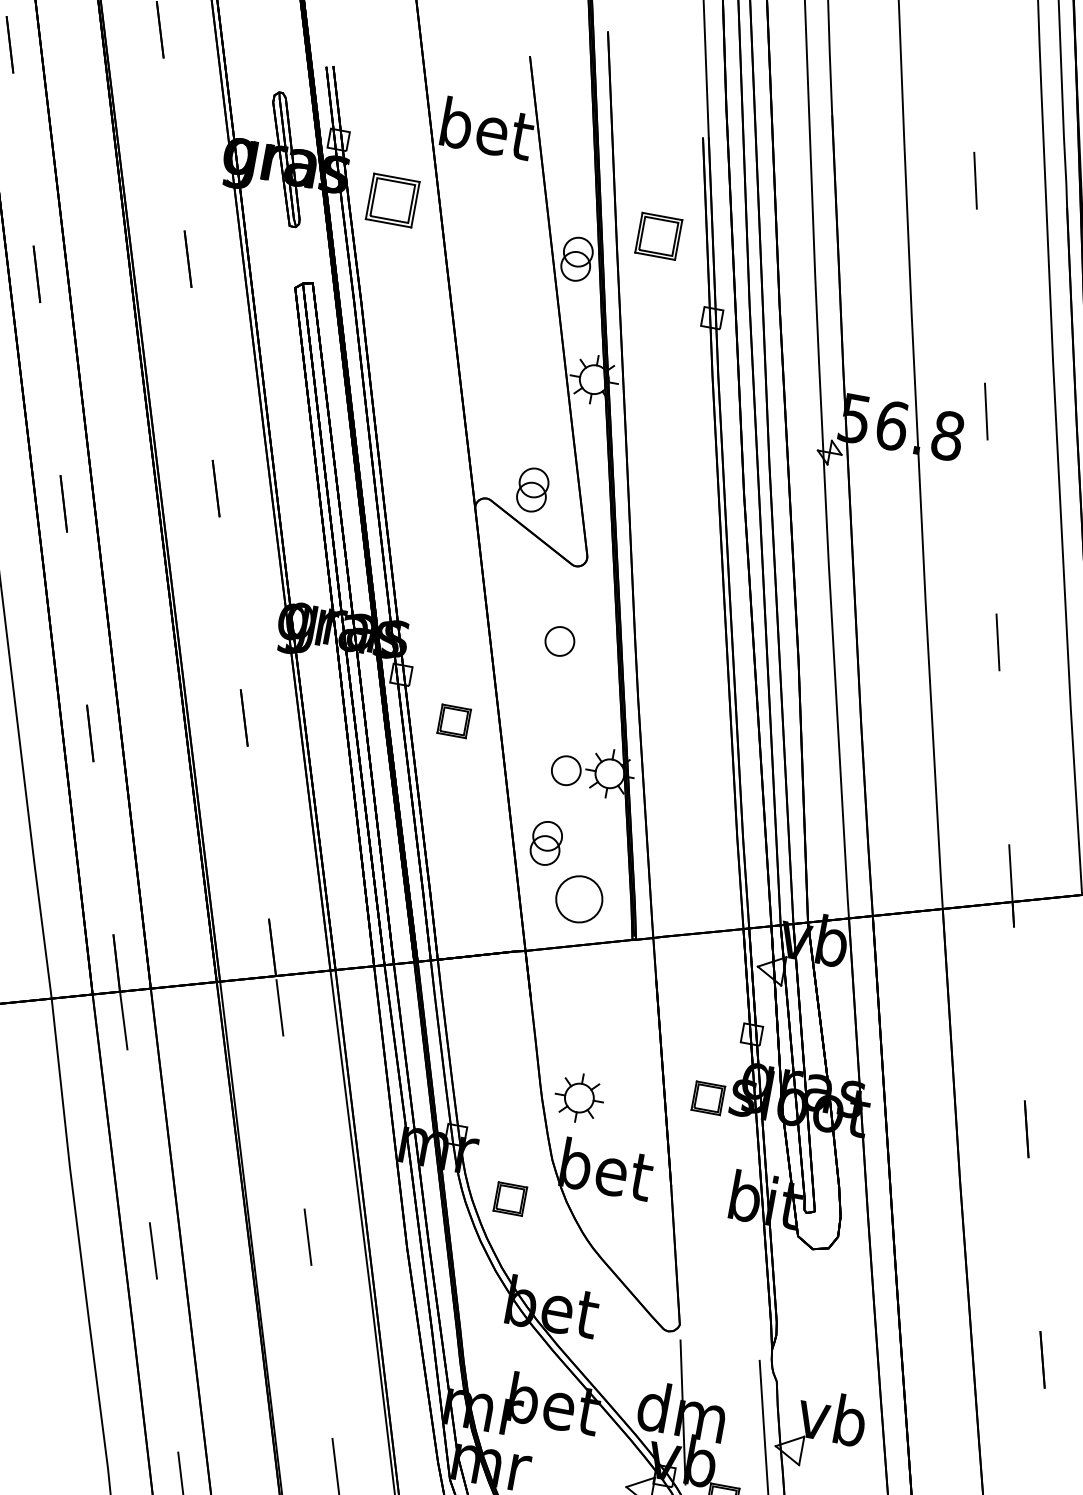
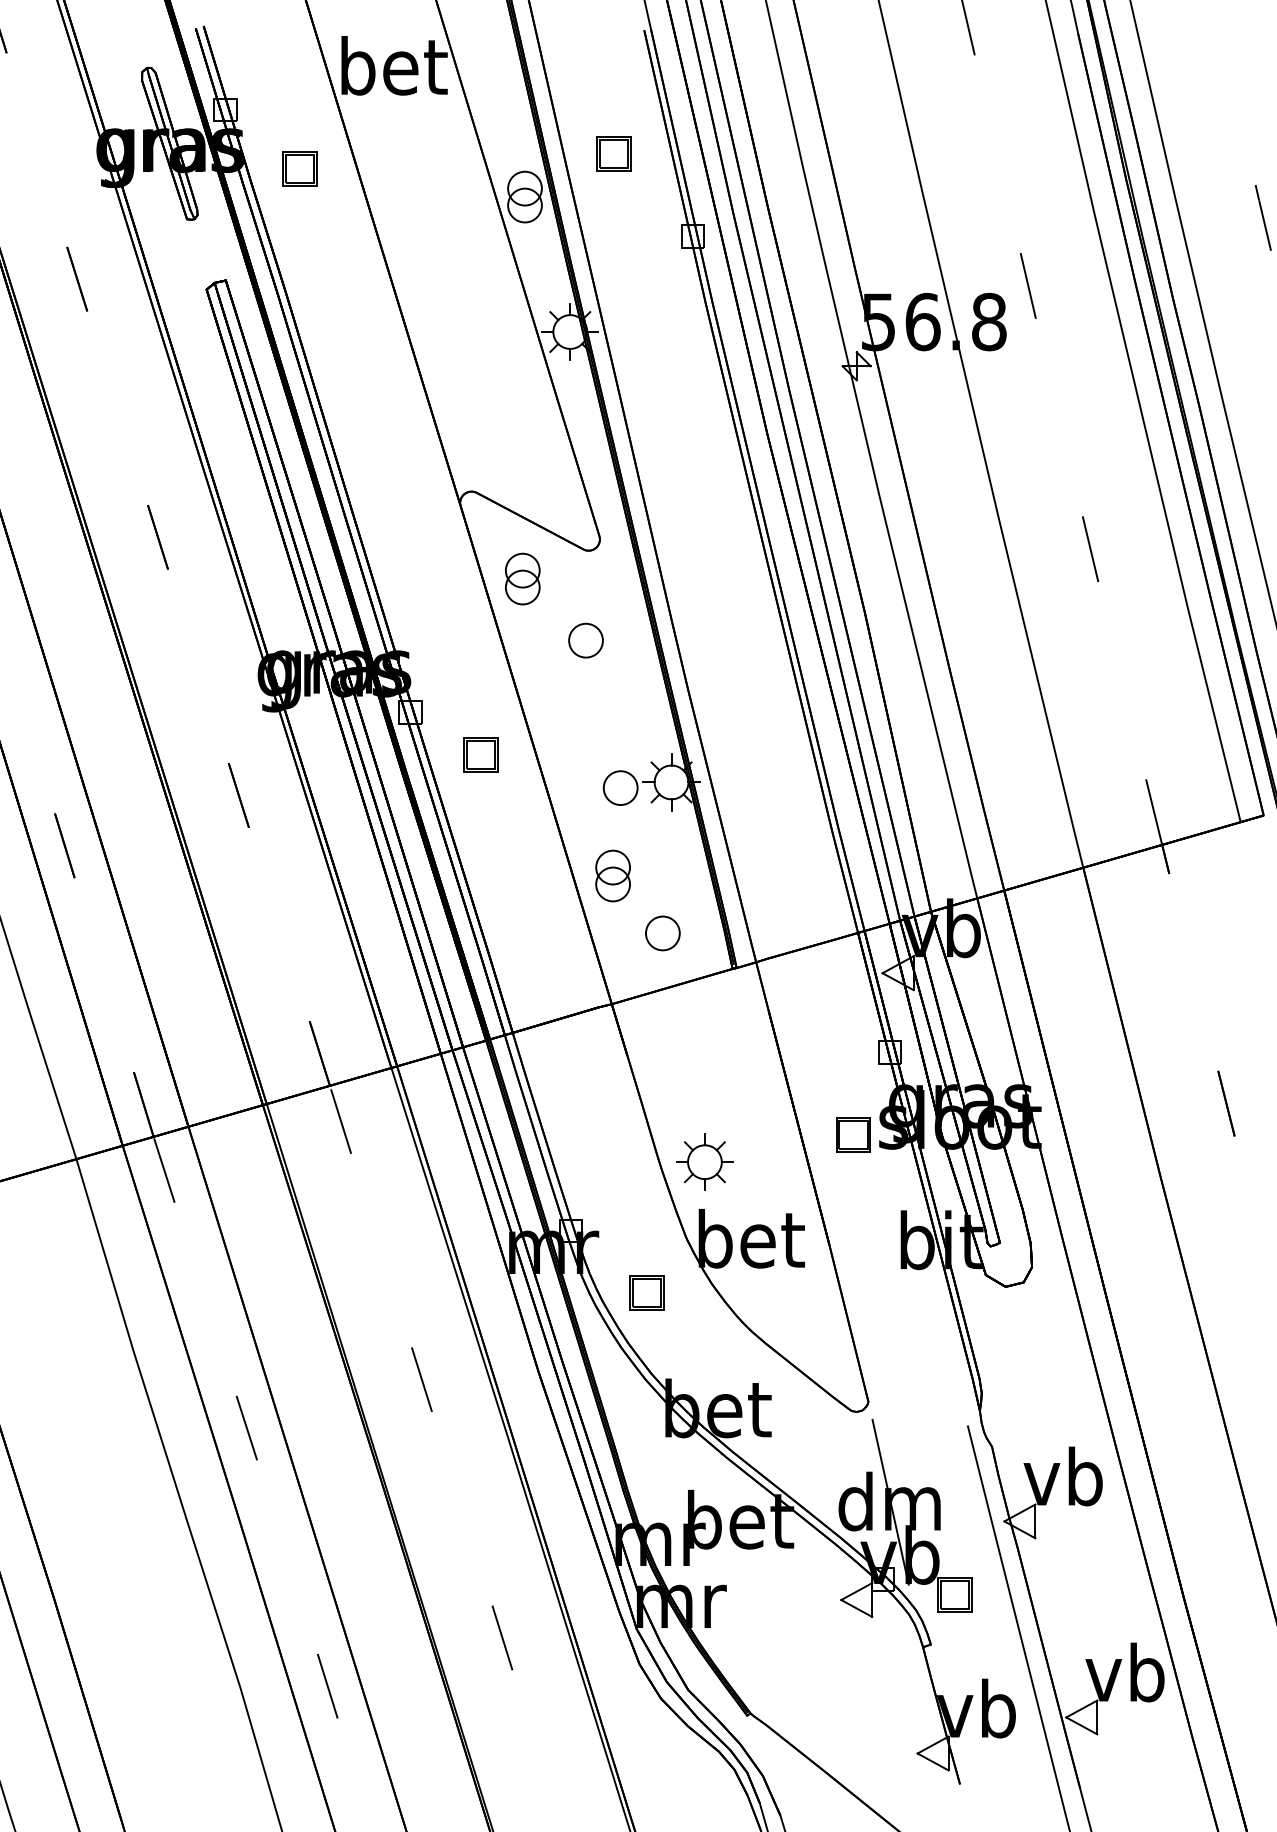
part: (391, 200) -> (299, 168), size x0.62
part: (658, 236) -> (613, 153), size x0.71
part: (532, 489) -> (522, 578), moved
part: (579, 899) -> (662, 933), size x0.62

